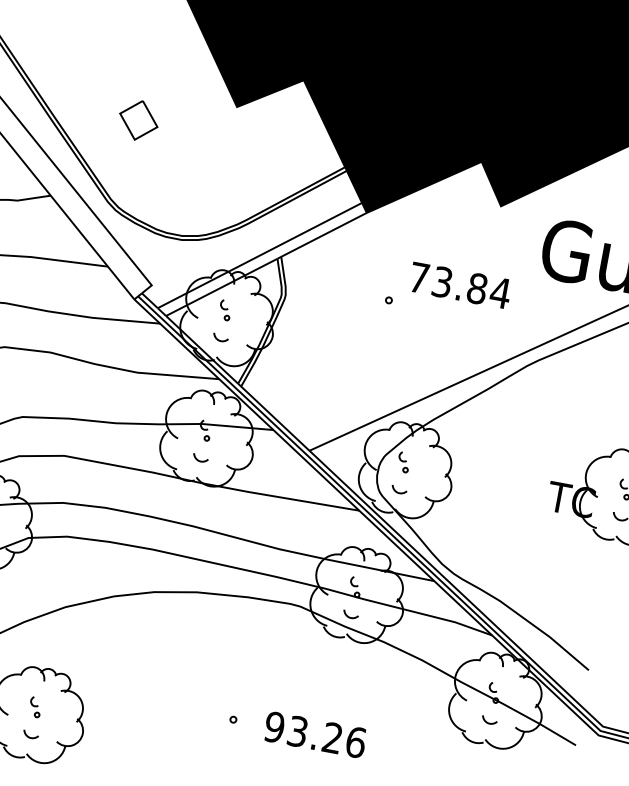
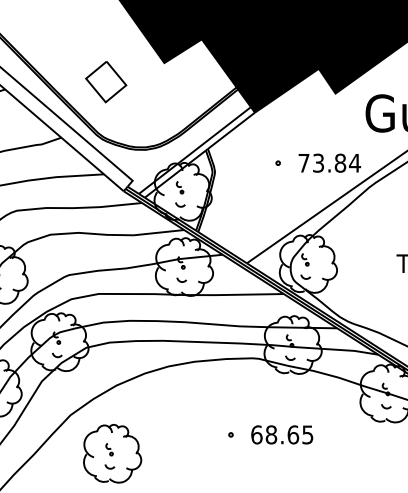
part: (139, 120) -> (106, 82), size x1.67
text: (460, 284) -> (329, 162), moved
text: (315, 734) -> (282, 434), 93.26 -> 68.65

